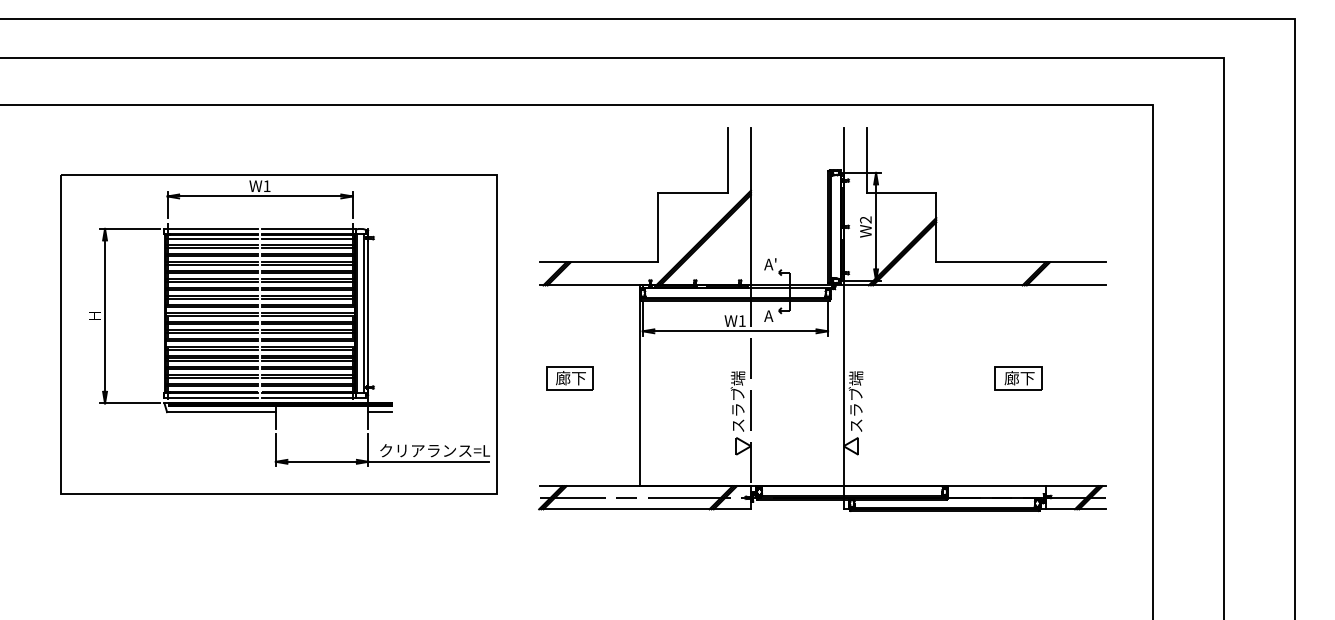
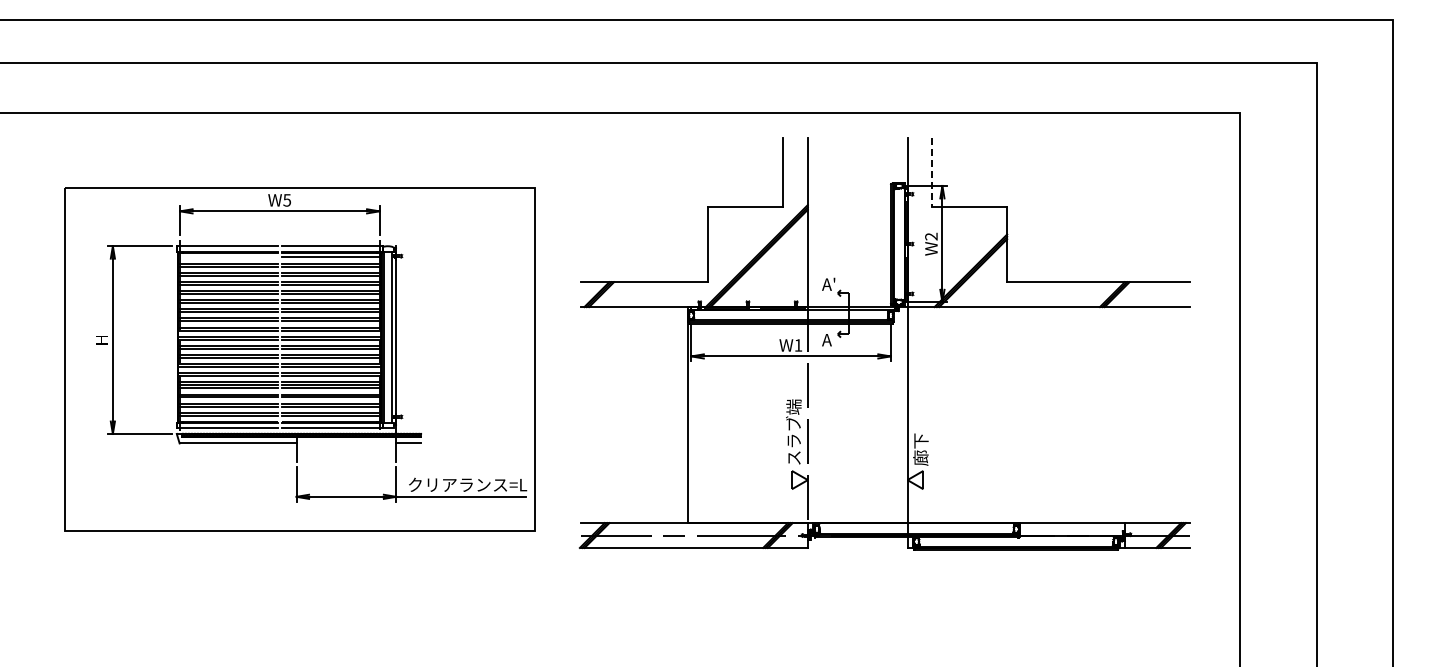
line: (866, 160) -> (932, 172), solid -> dashed
text: (267, 186) -> (287, 200), W1 -> W5
line: (211, 239) -> (227, 257), removed
part: (569, 378) -> (612, 407), removed
part: (1018, 378) -> (1095, 407), removed
text: (855, 402) -> (920, 432), スラブ端 -> 廊下

